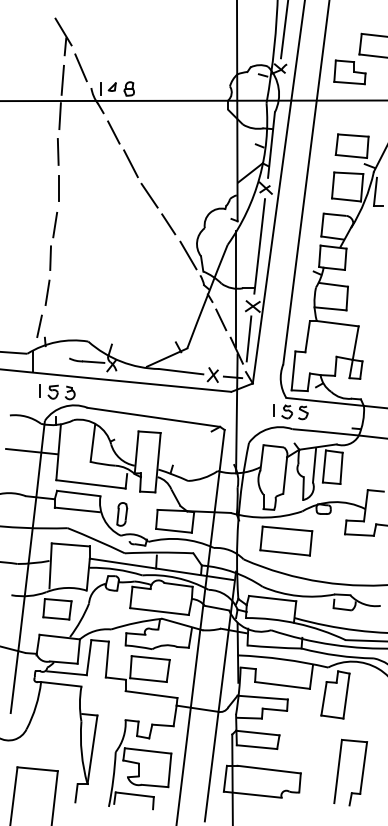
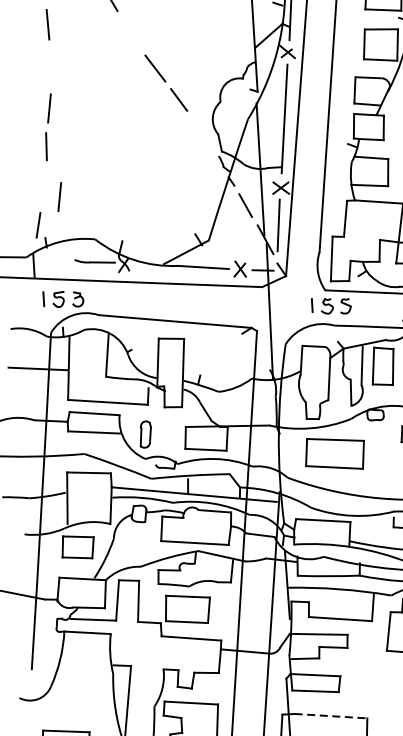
line: (130, 163) -> (131, 33), removed
line: (58, 188) -> (50, 66), removed
line: (188, 255) -> (203, 134), removed
line: (47, 292) -> (59, 196), moved
line: (269, 769) -> (331, 716), solid -> dashed

